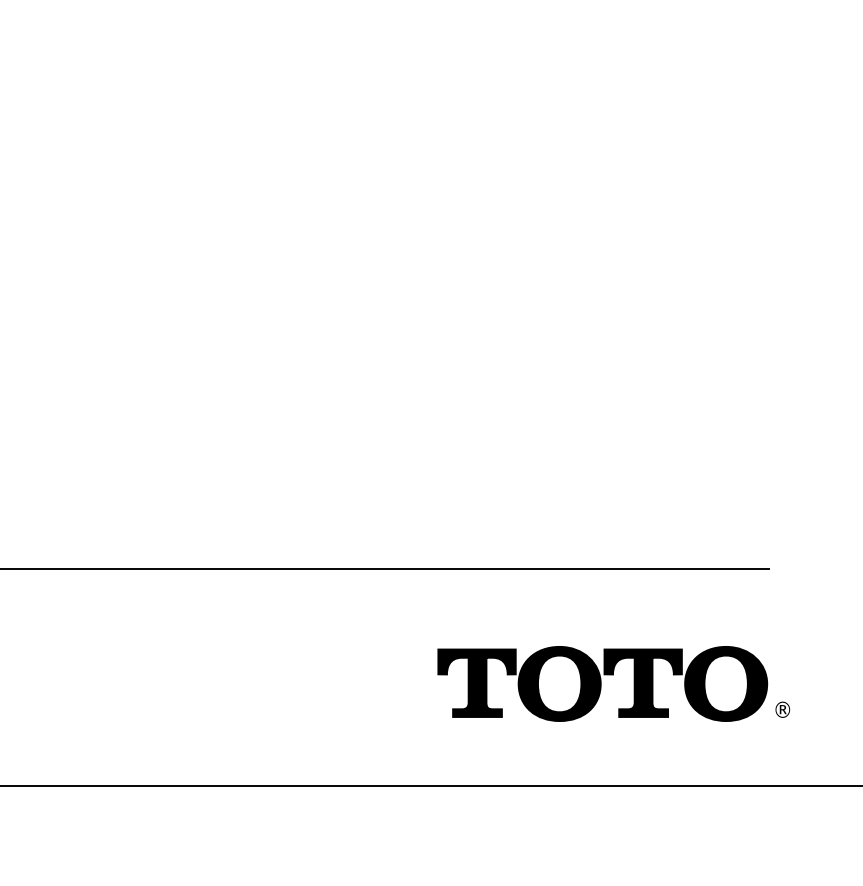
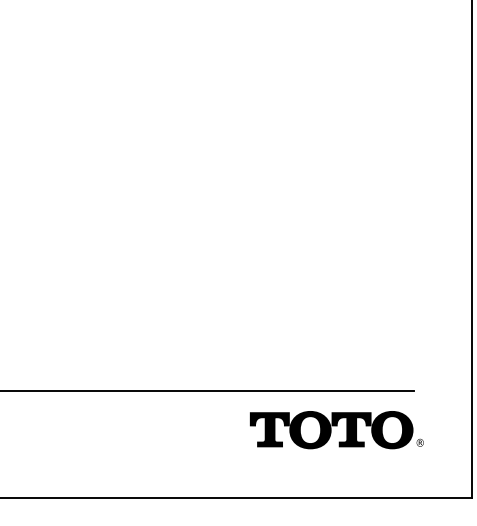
part: (612, 684) -> (336, 430), moved

